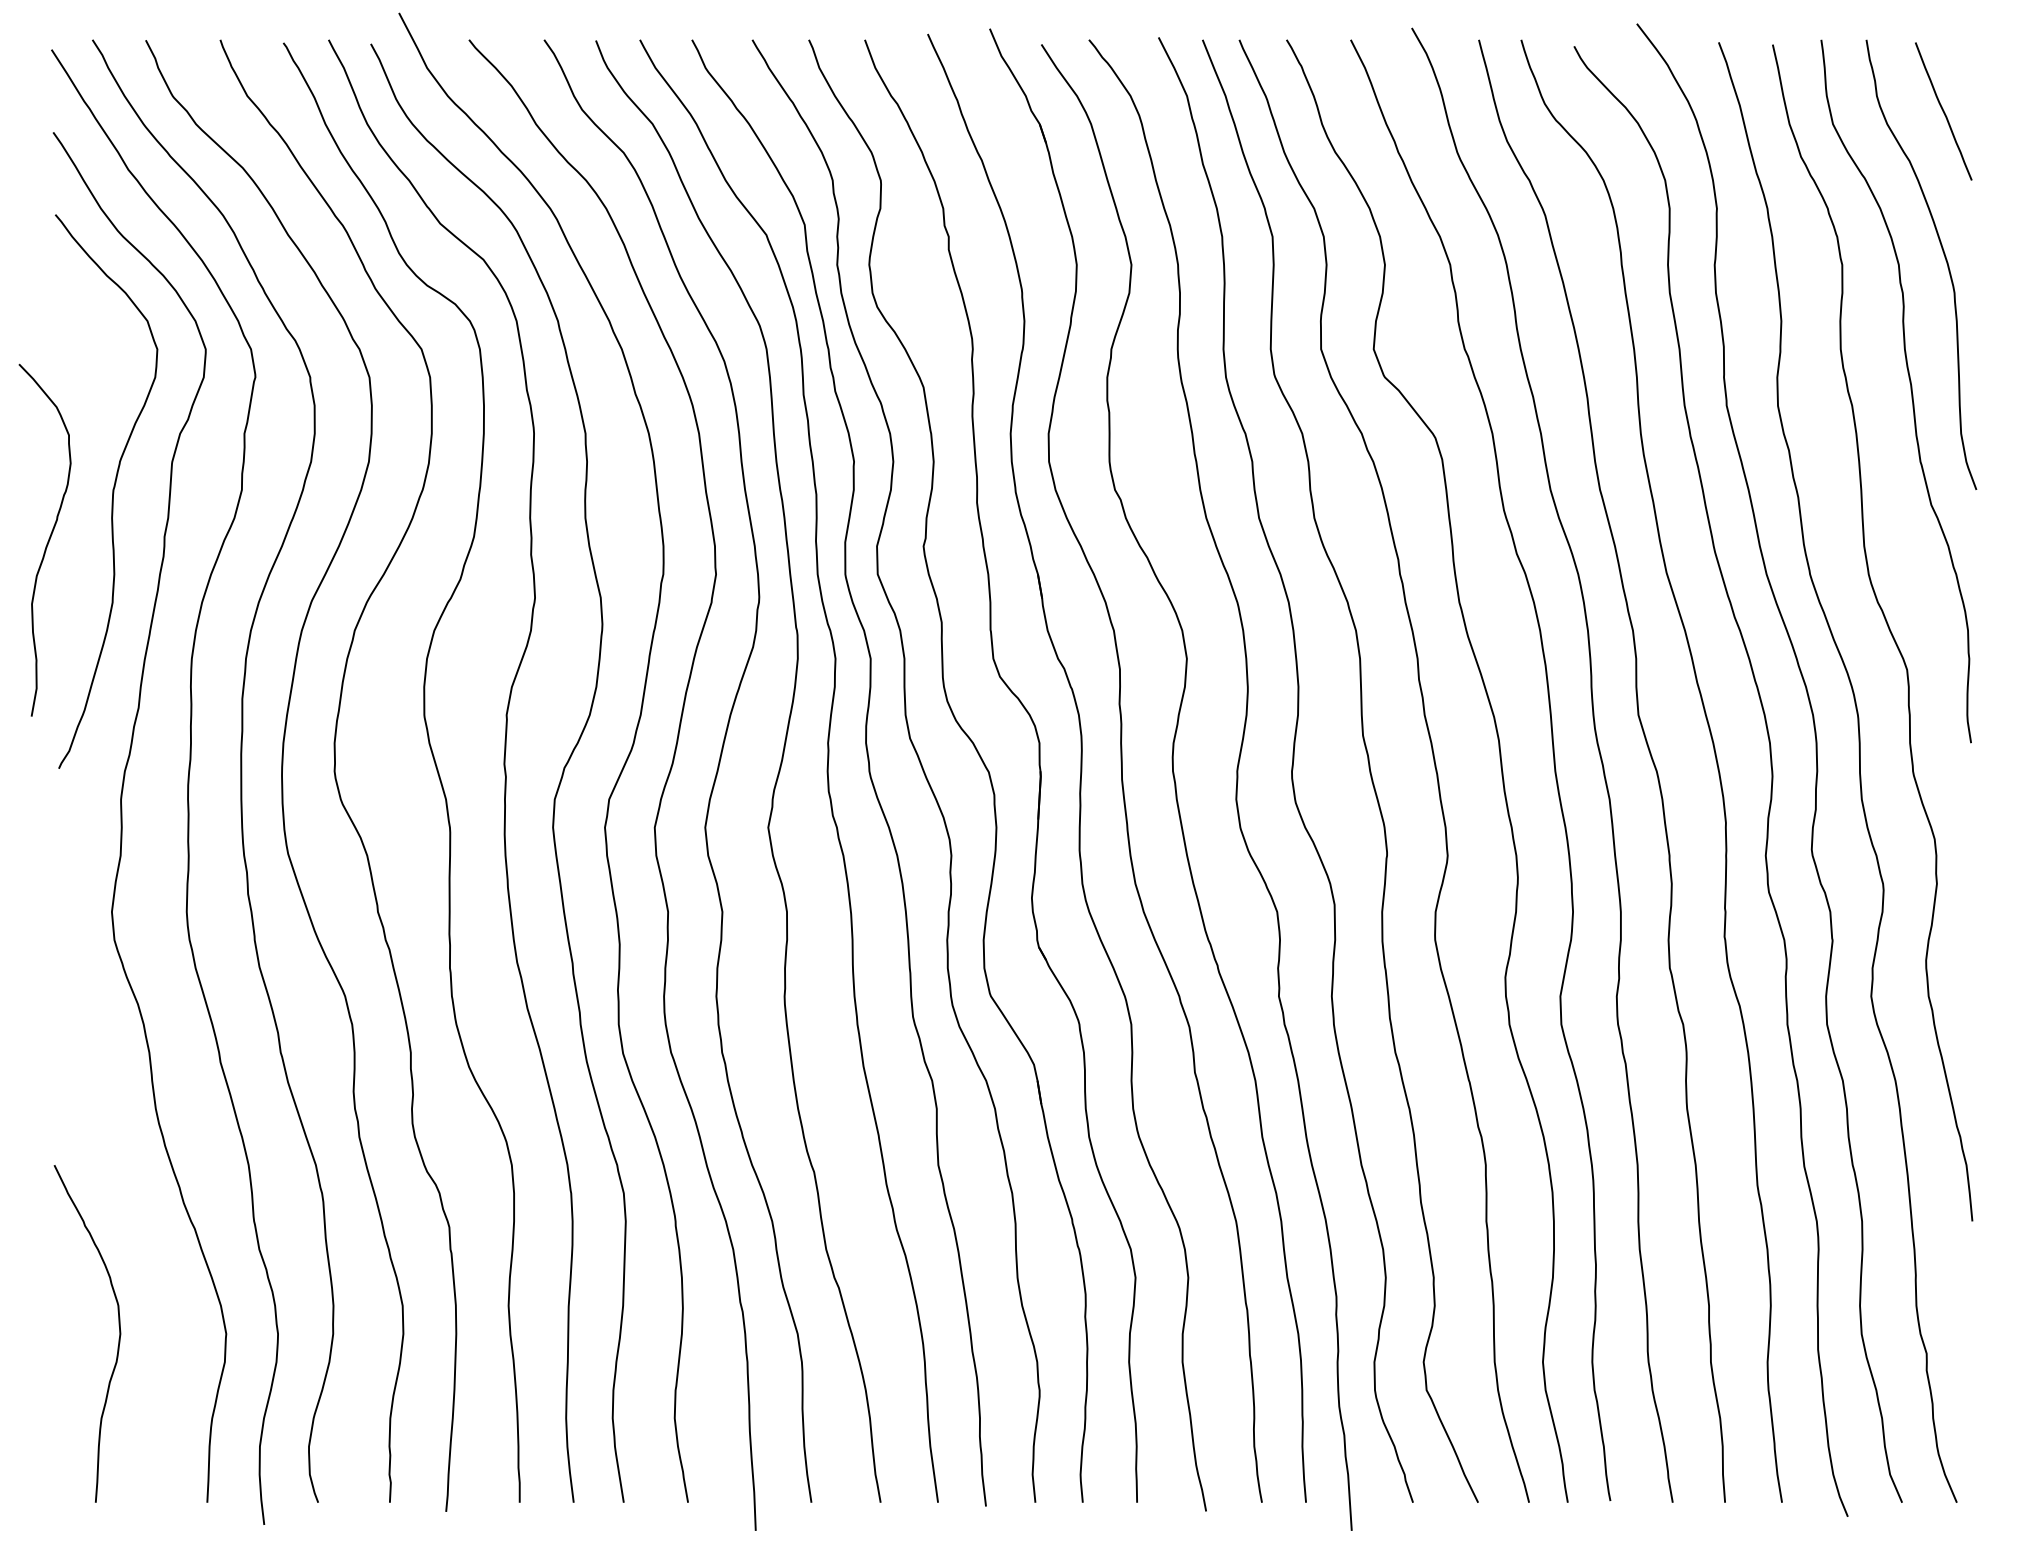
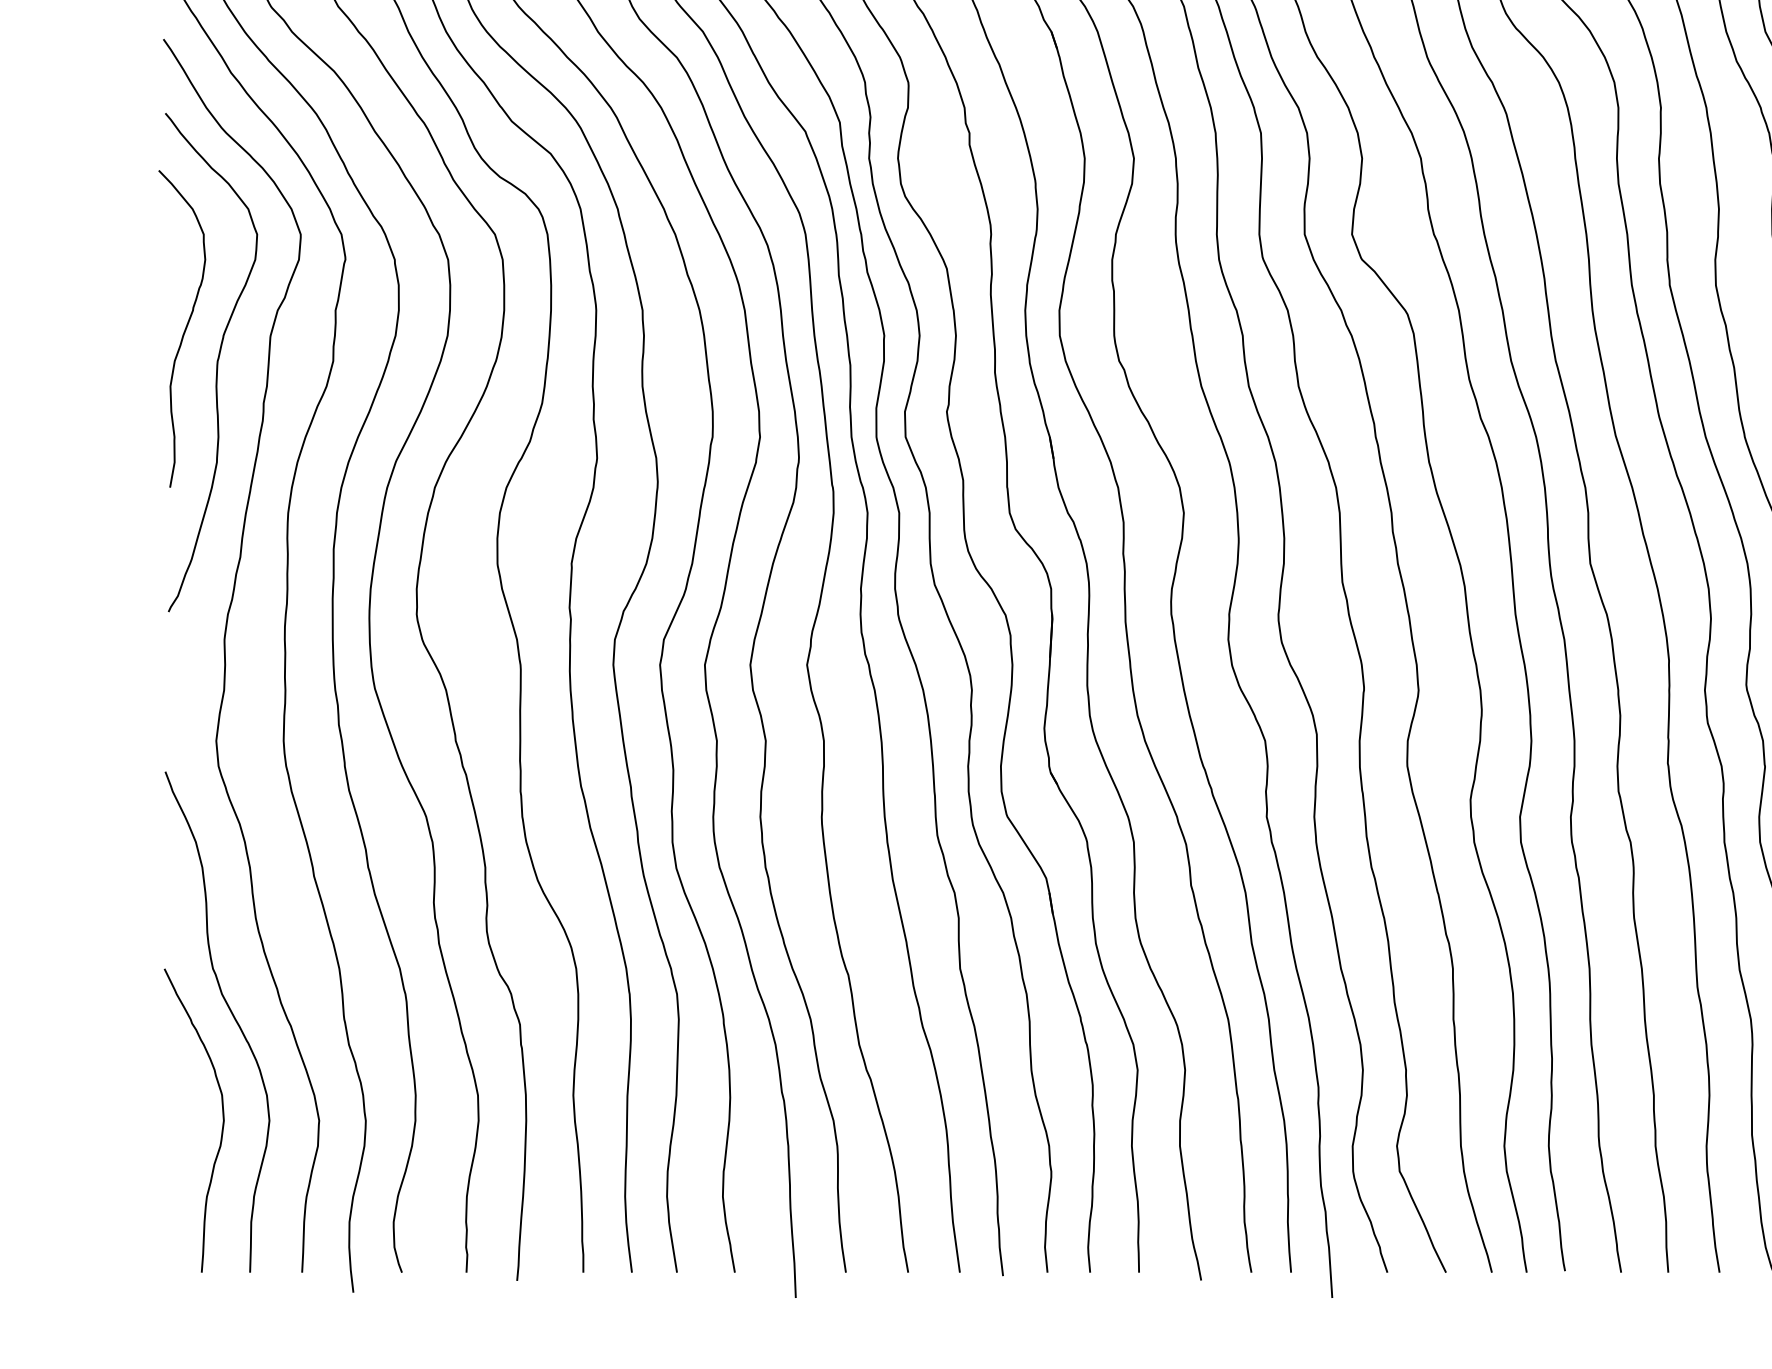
curve: (47, 541) -> (184, 330), moved
curve: (127, 1213) -> (230, 1012), added

